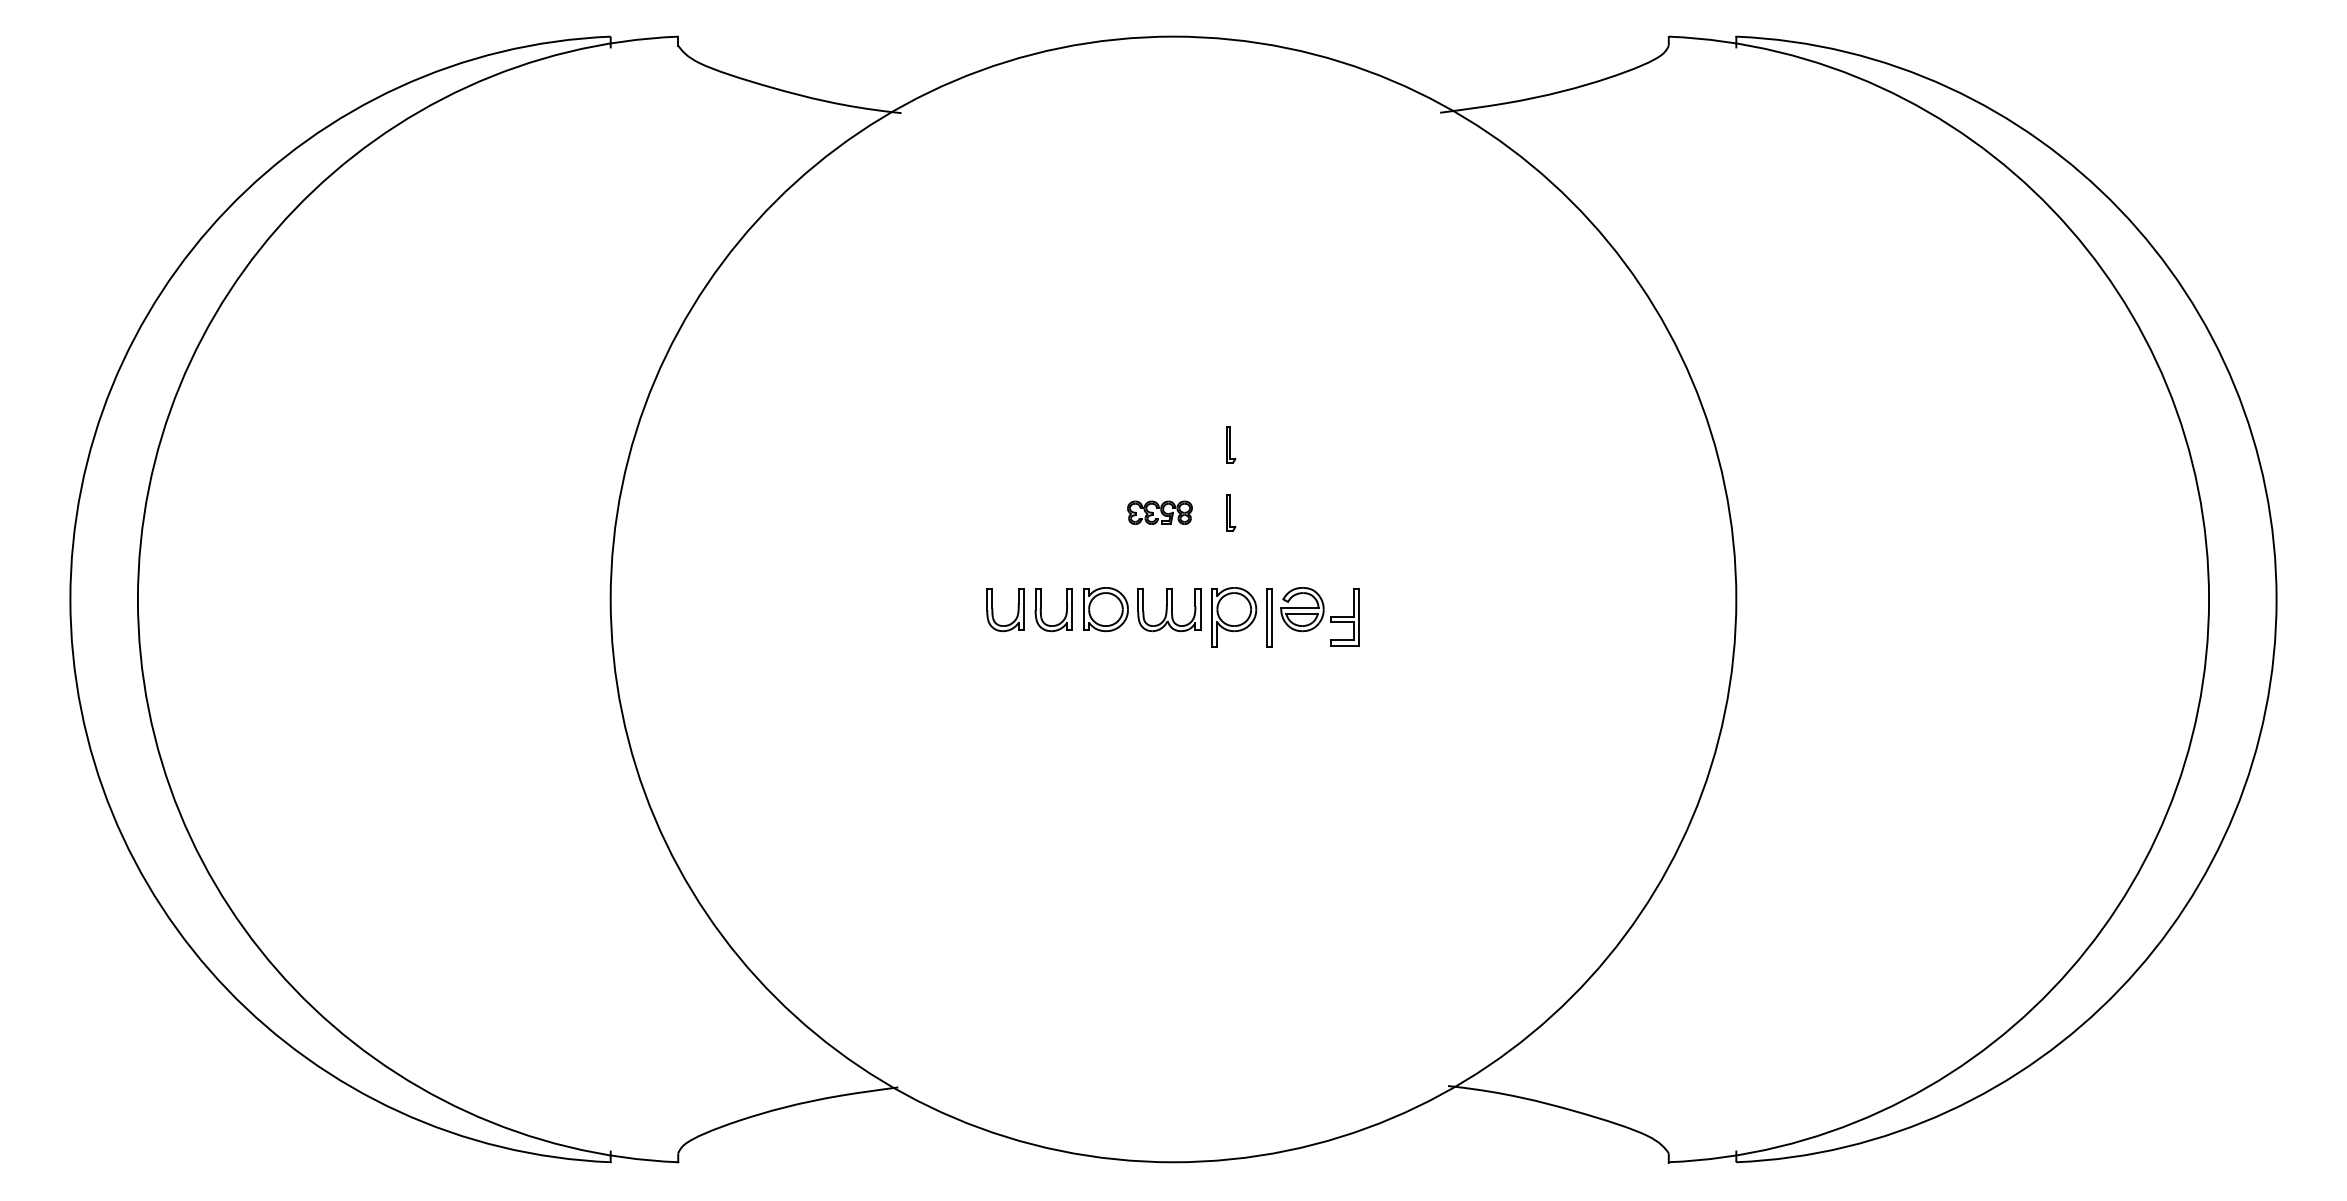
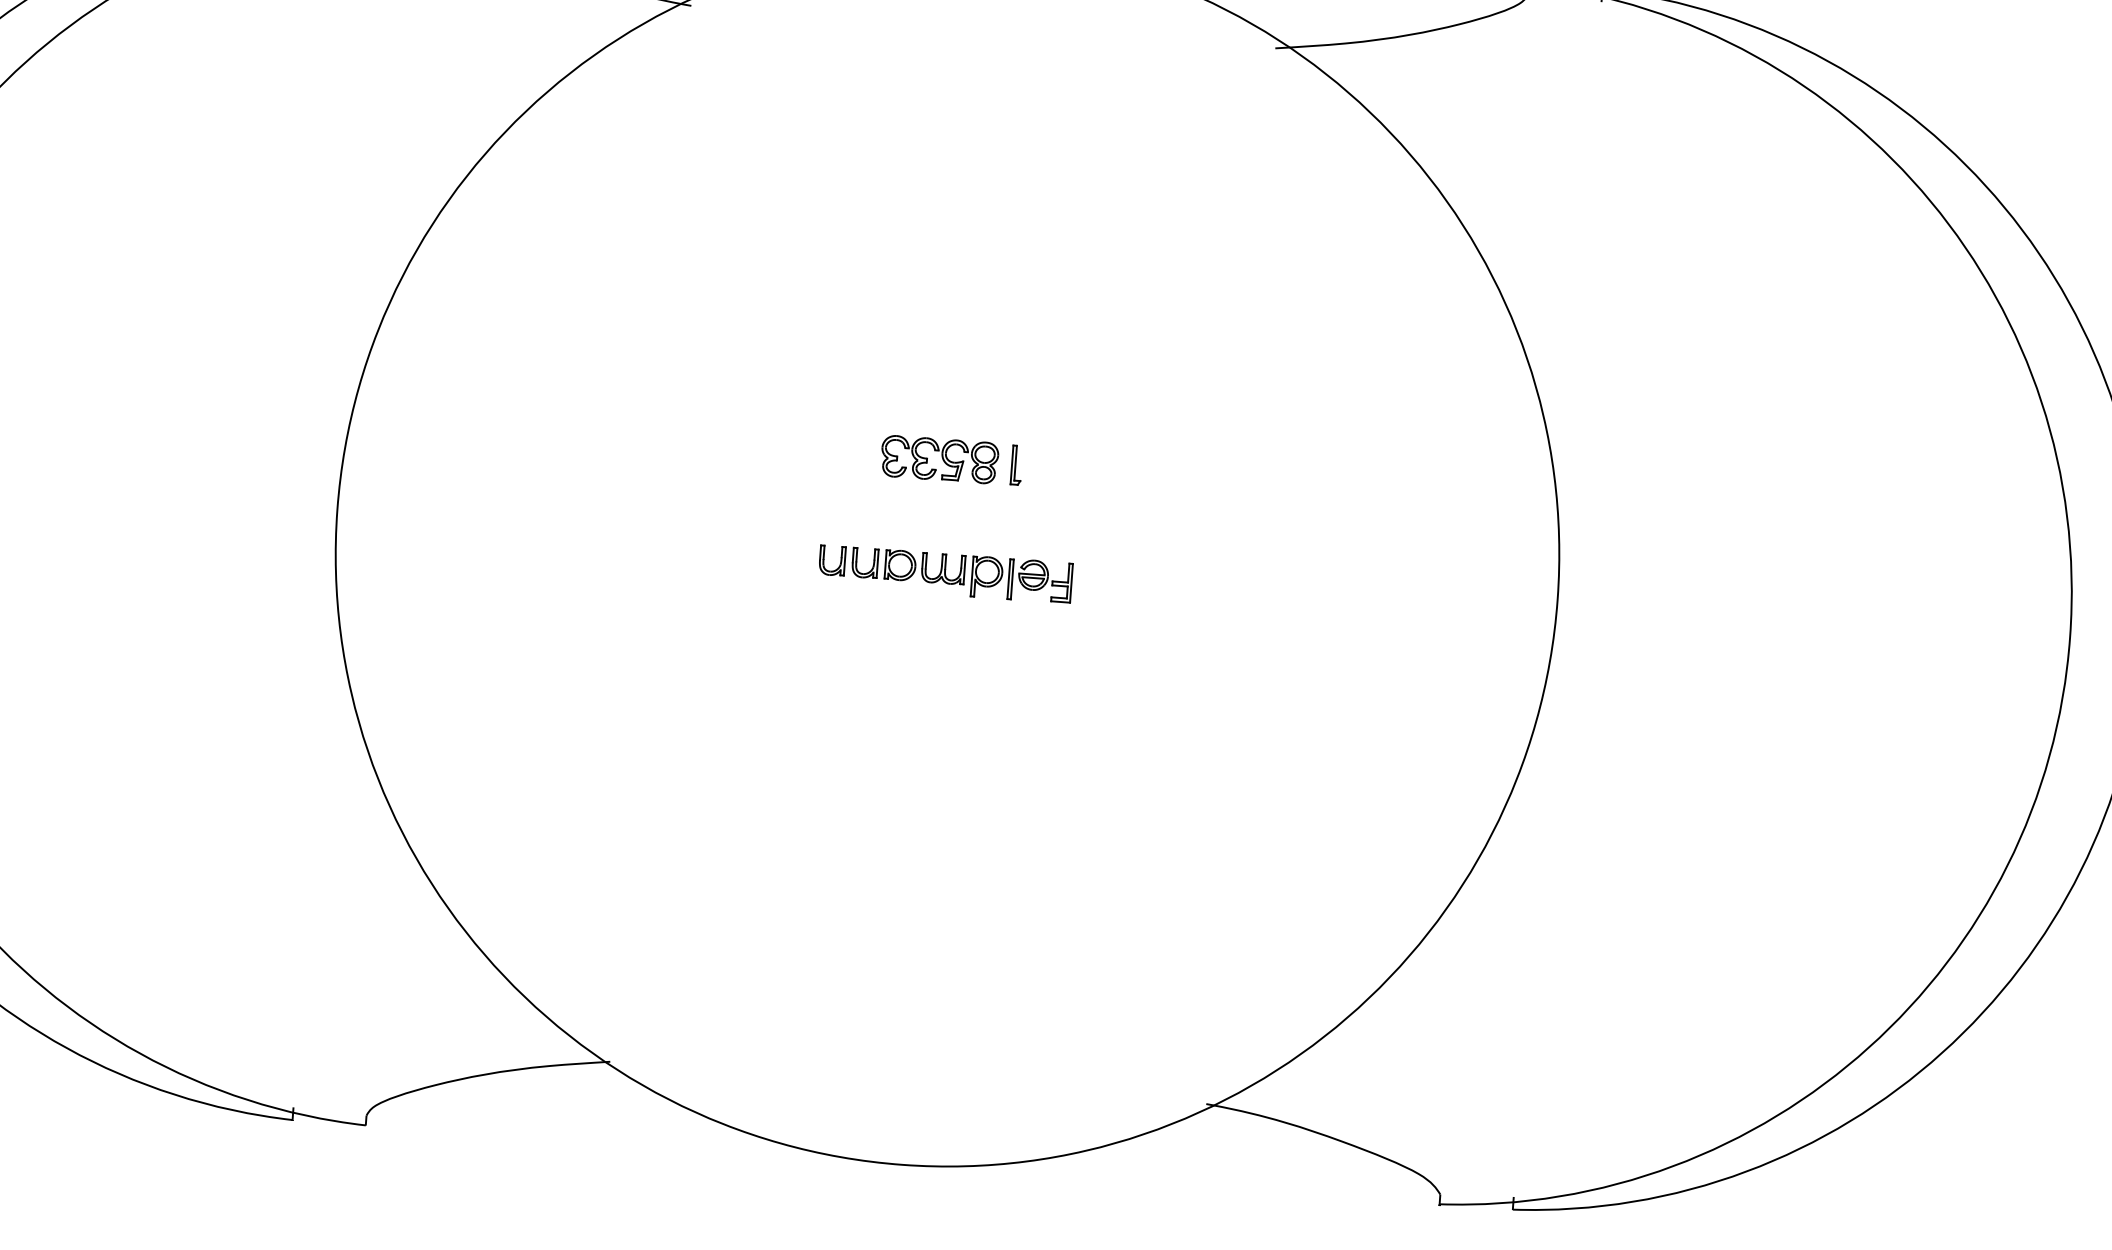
part: (1231, 444) -> (1022, 391), removed
part: (1159, 512) -> (939, 459), size x1.67
part: (1172, 617) -> (944, 574), size x0.62

